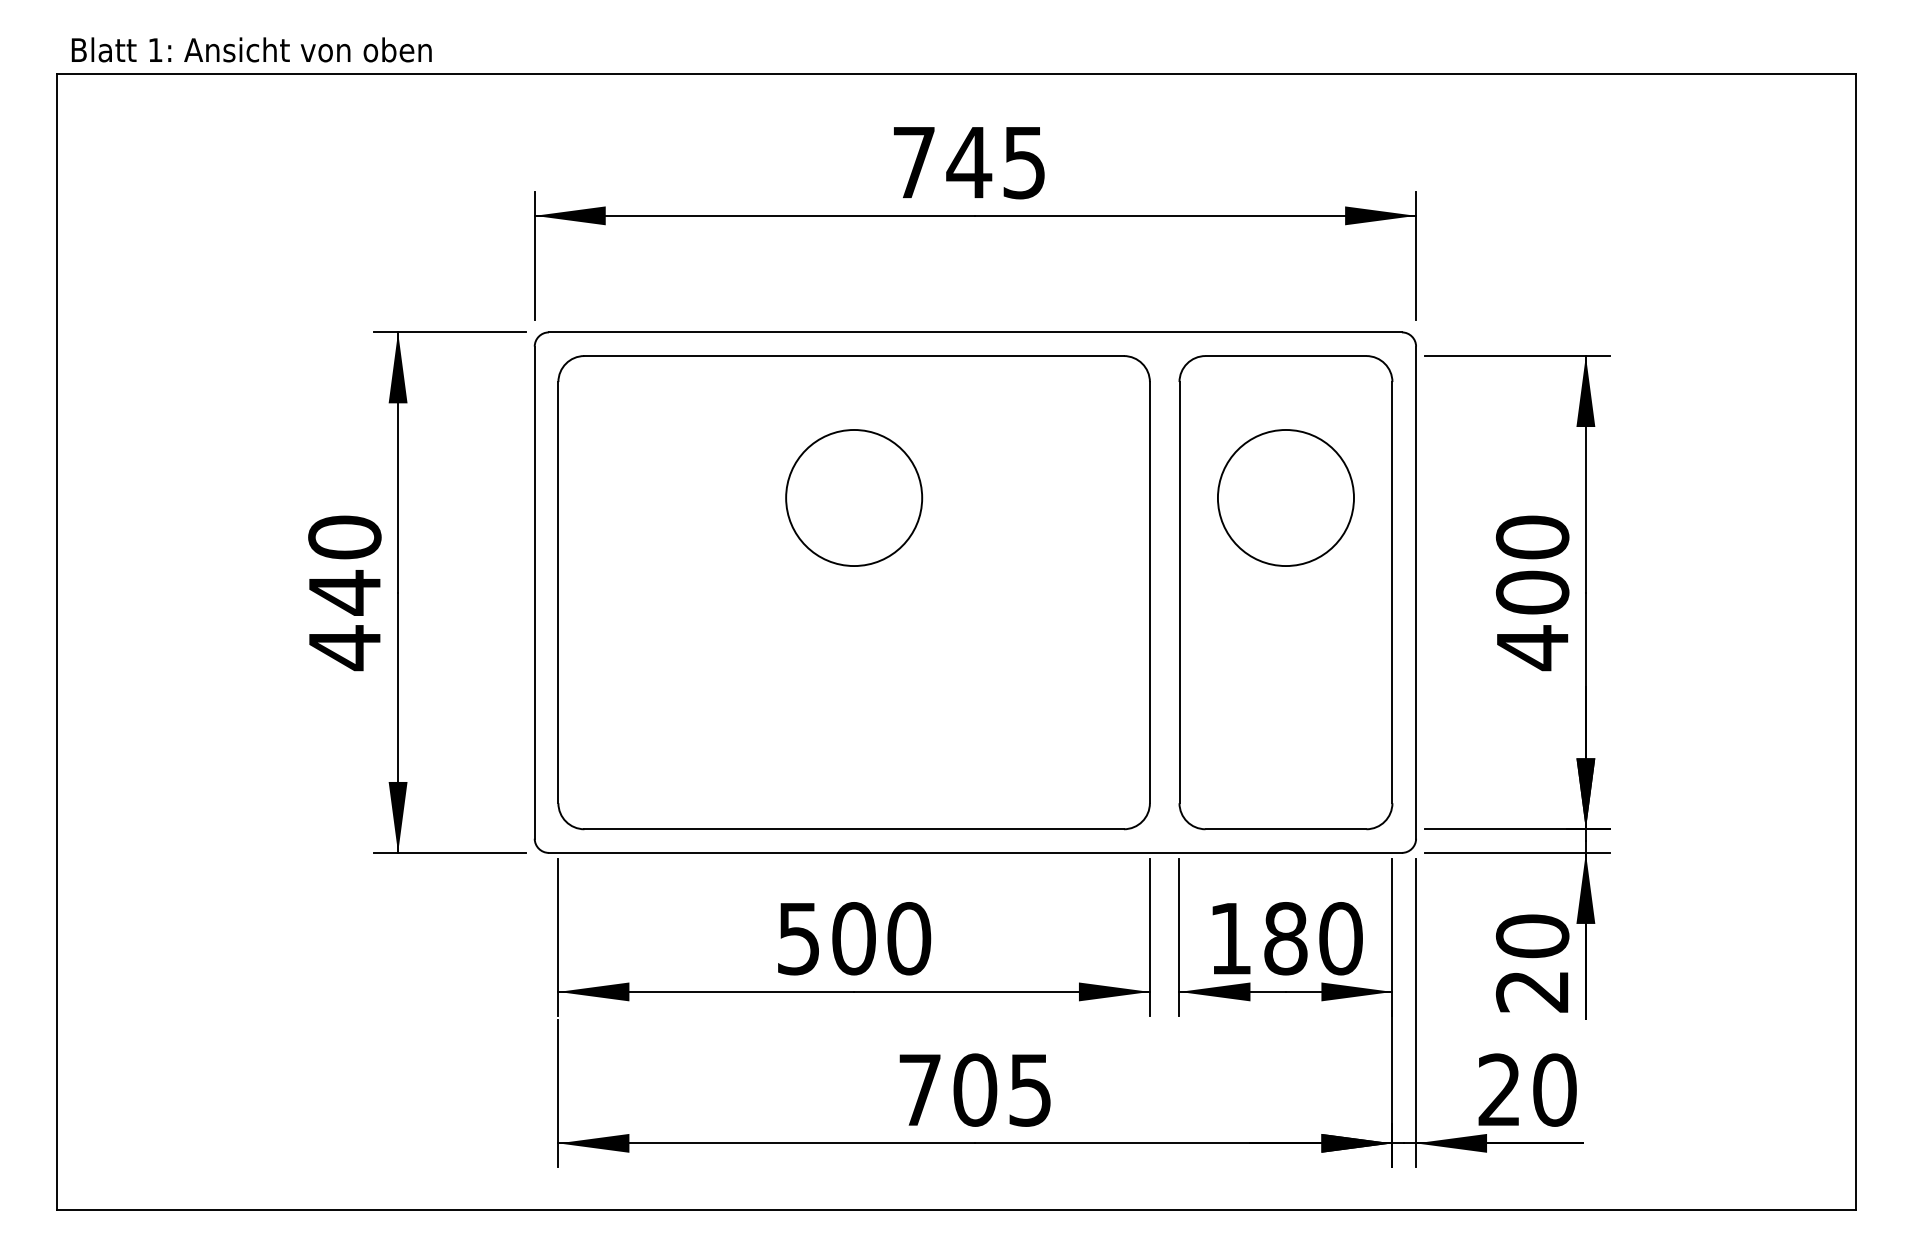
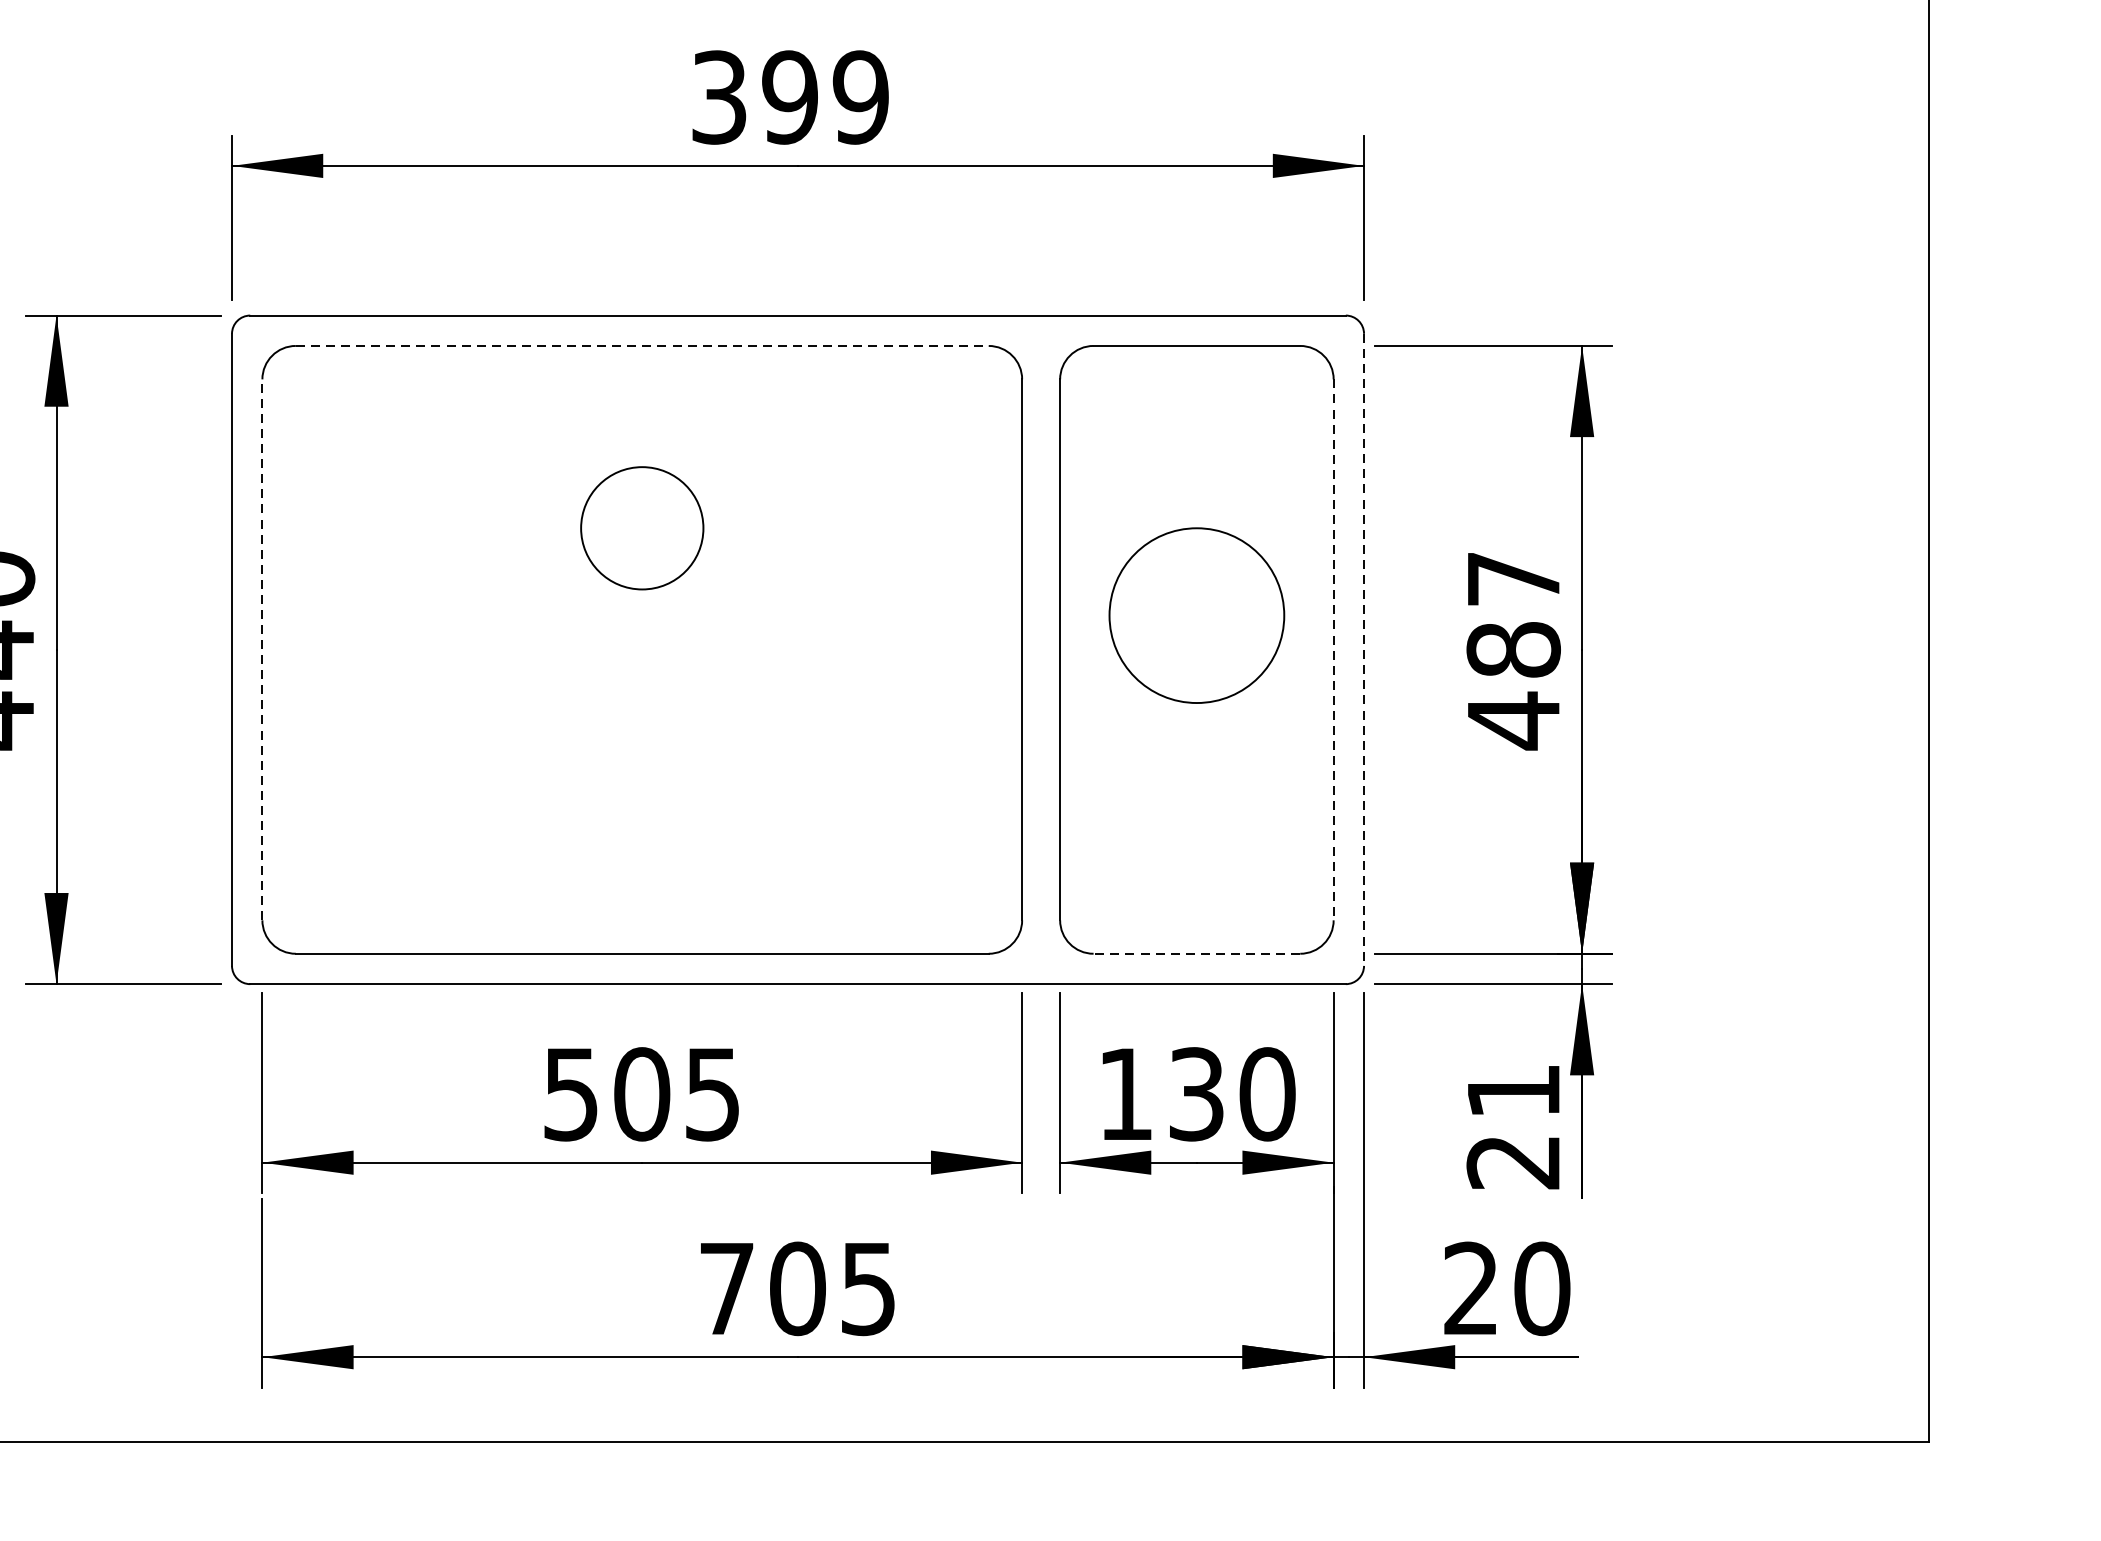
text: (969, 162) -> (790, 97), 745 -> 399
line: (854, 356) -> (642, 346), solid -> dashed
circle: (854, 497) -> (642, 527), size x0.7
circle: (1285, 497) -> (1196, 614), moved
text: (1532, 564) -> (1513, 613), 400 -> 487
line: (558, 592) -> (262, 649), solid -> dashed
line: (1392, 592) -> (1333, 649), solid -> dashed
line: (1416, 593) -> (1364, 650), solid -> dashed
line: (1285, 829) -> (1196, 954), solid -> dashed
text: (1532, 936) -> (1513, 1091), 20 -> 21
text: (909, 938) -> (713, 1094), 500 -> 505
text: (1285, 938) -> (1196, 1094), 180 -> 130

